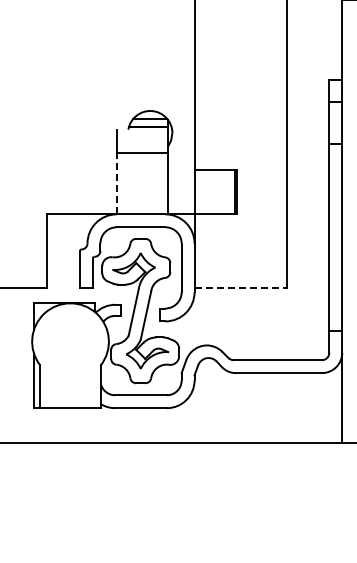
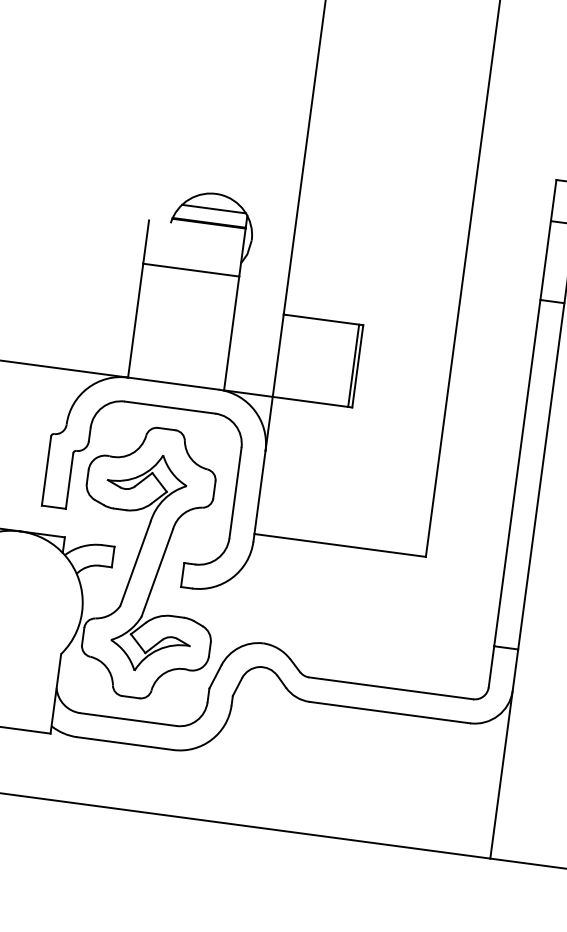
line: (116, 183) -> (135, 320), dashed -> solid
line: (241, 288) -> (341, 546), dashed -> solid

